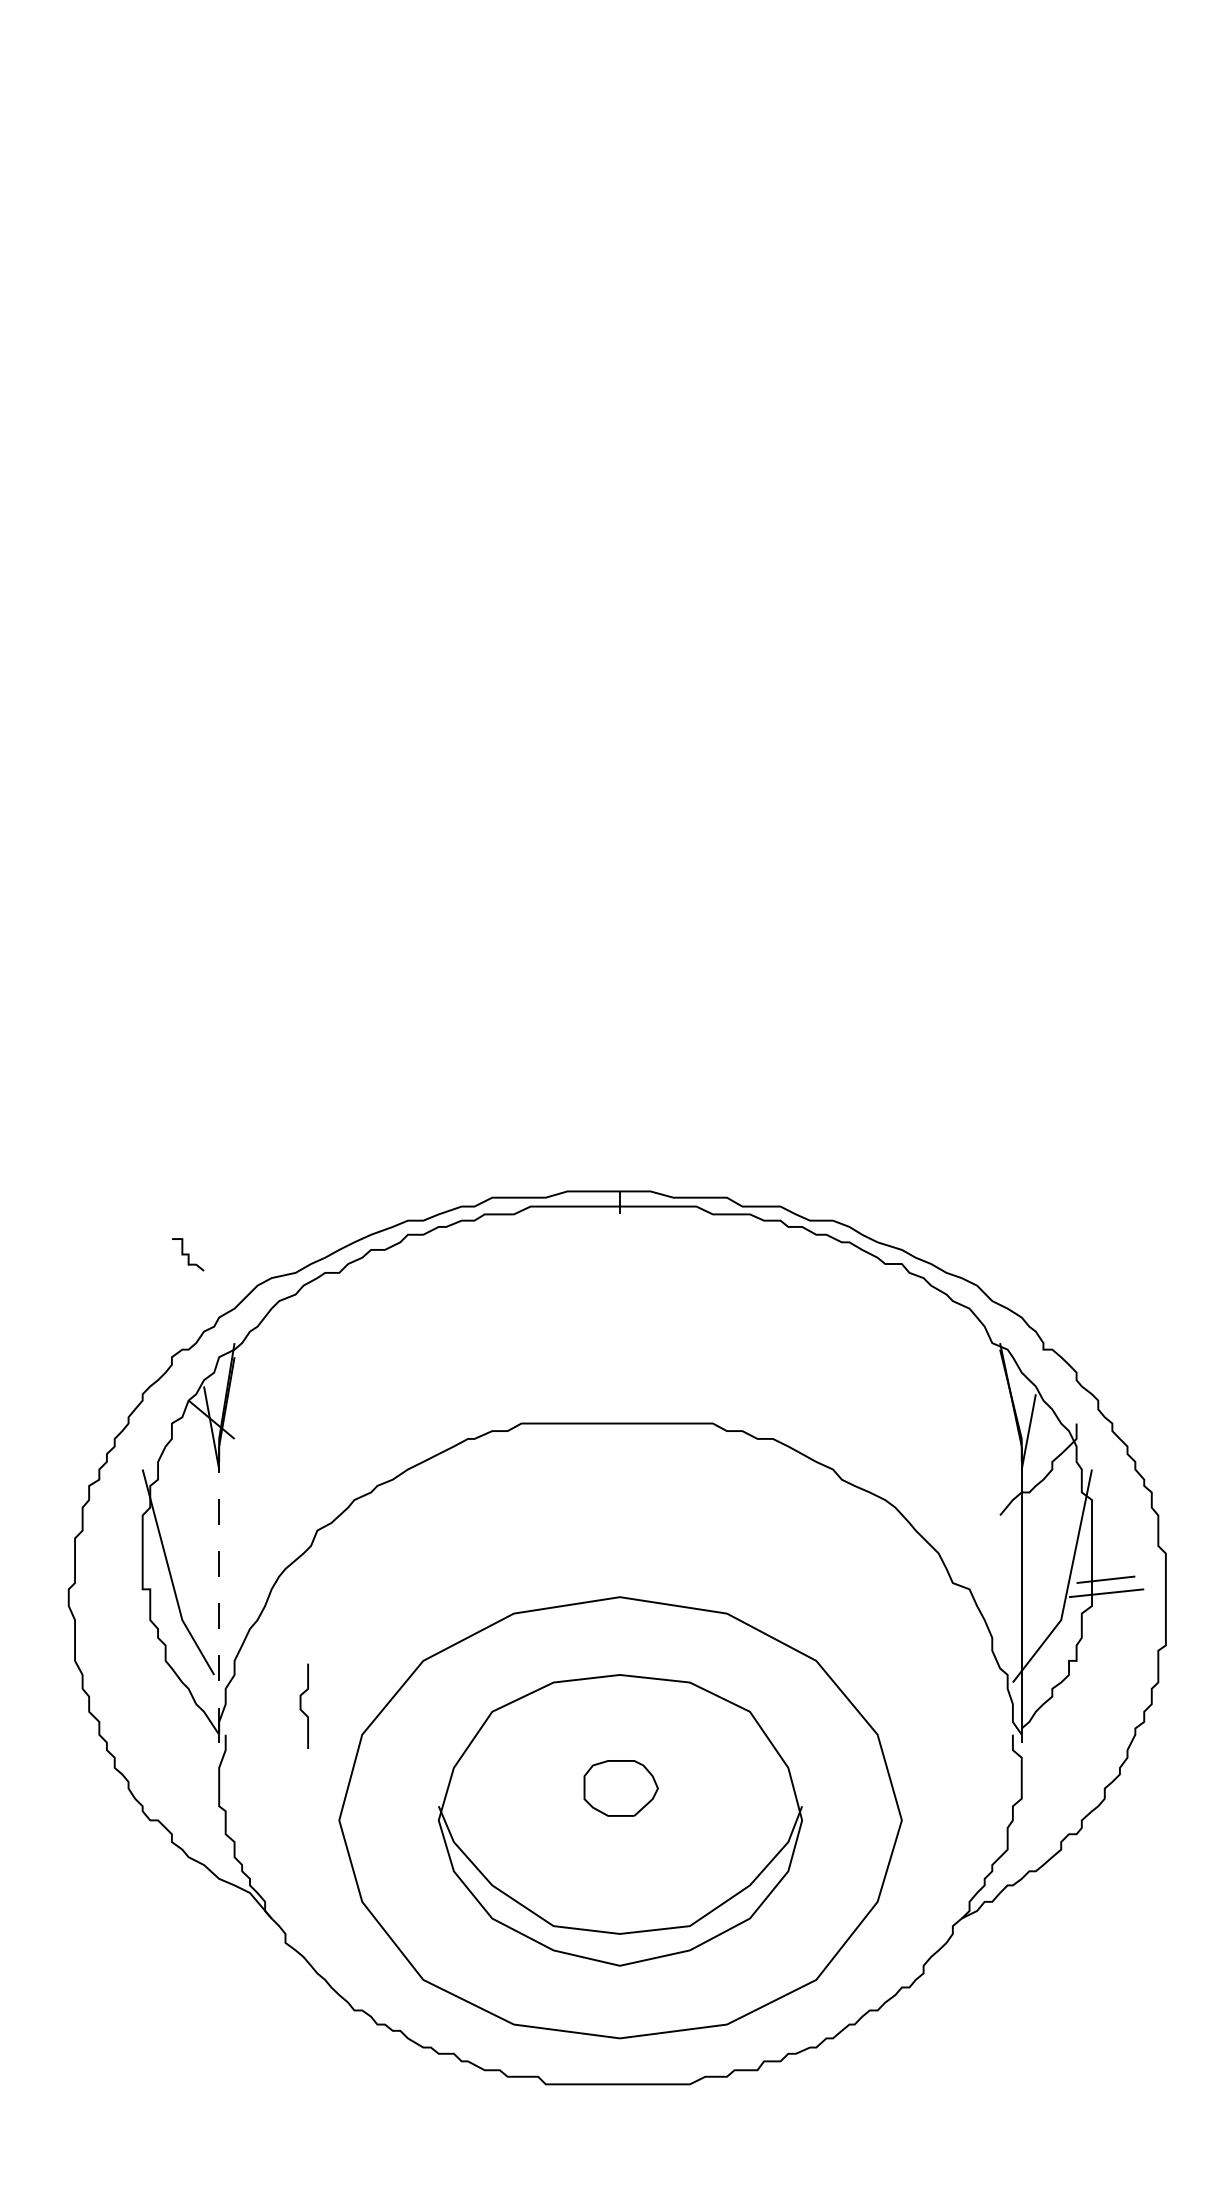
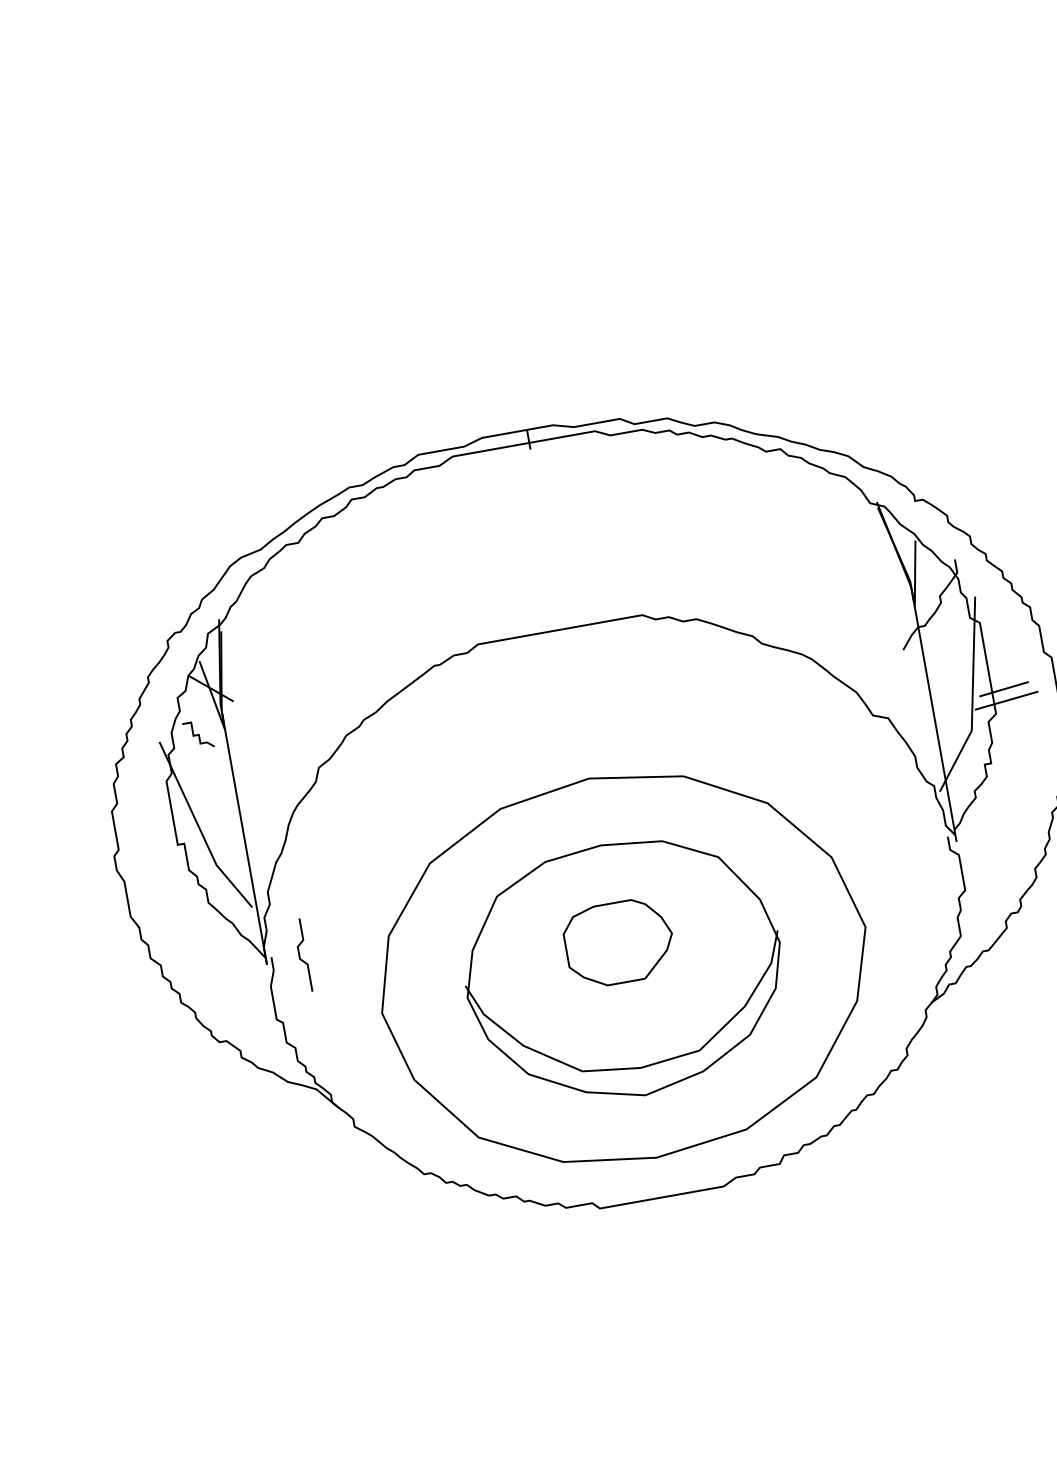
curve: (188, 1254) -> (198, 734), moved
line: (219, 1595) -> (244, 838), dashed -> solid
curve: (301, 1705) -> (300, 955), moved
part: (621, 1788) -> (619, 942), size x1.67

